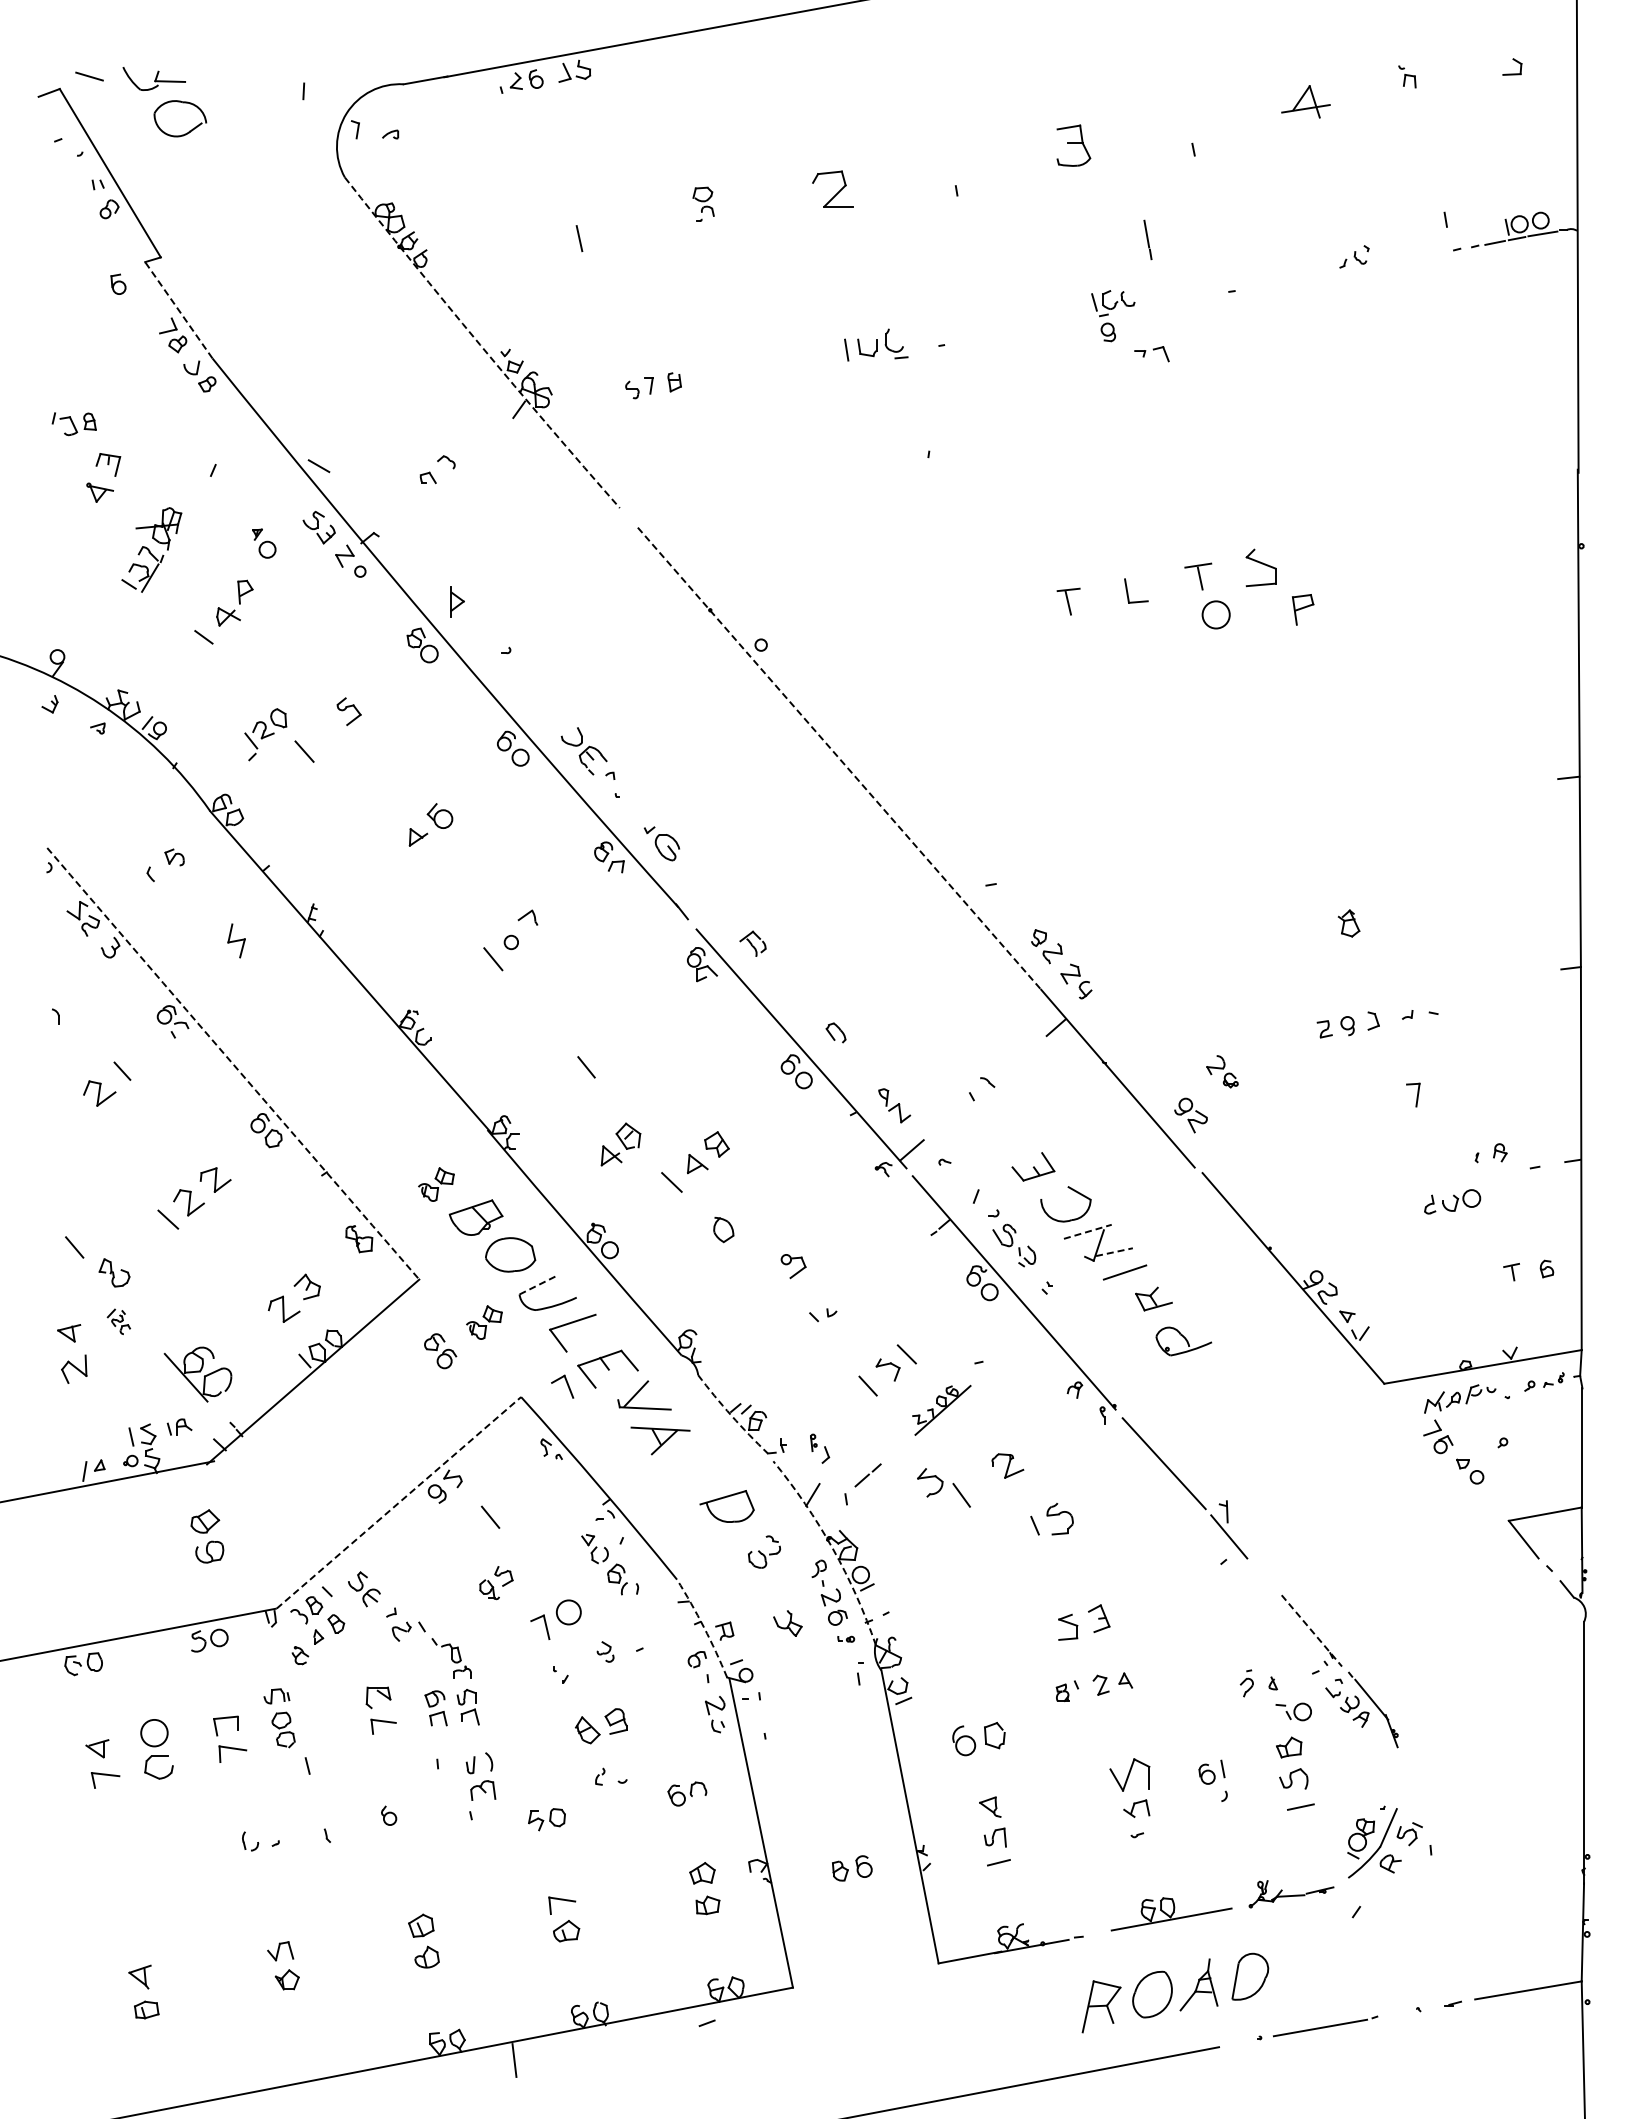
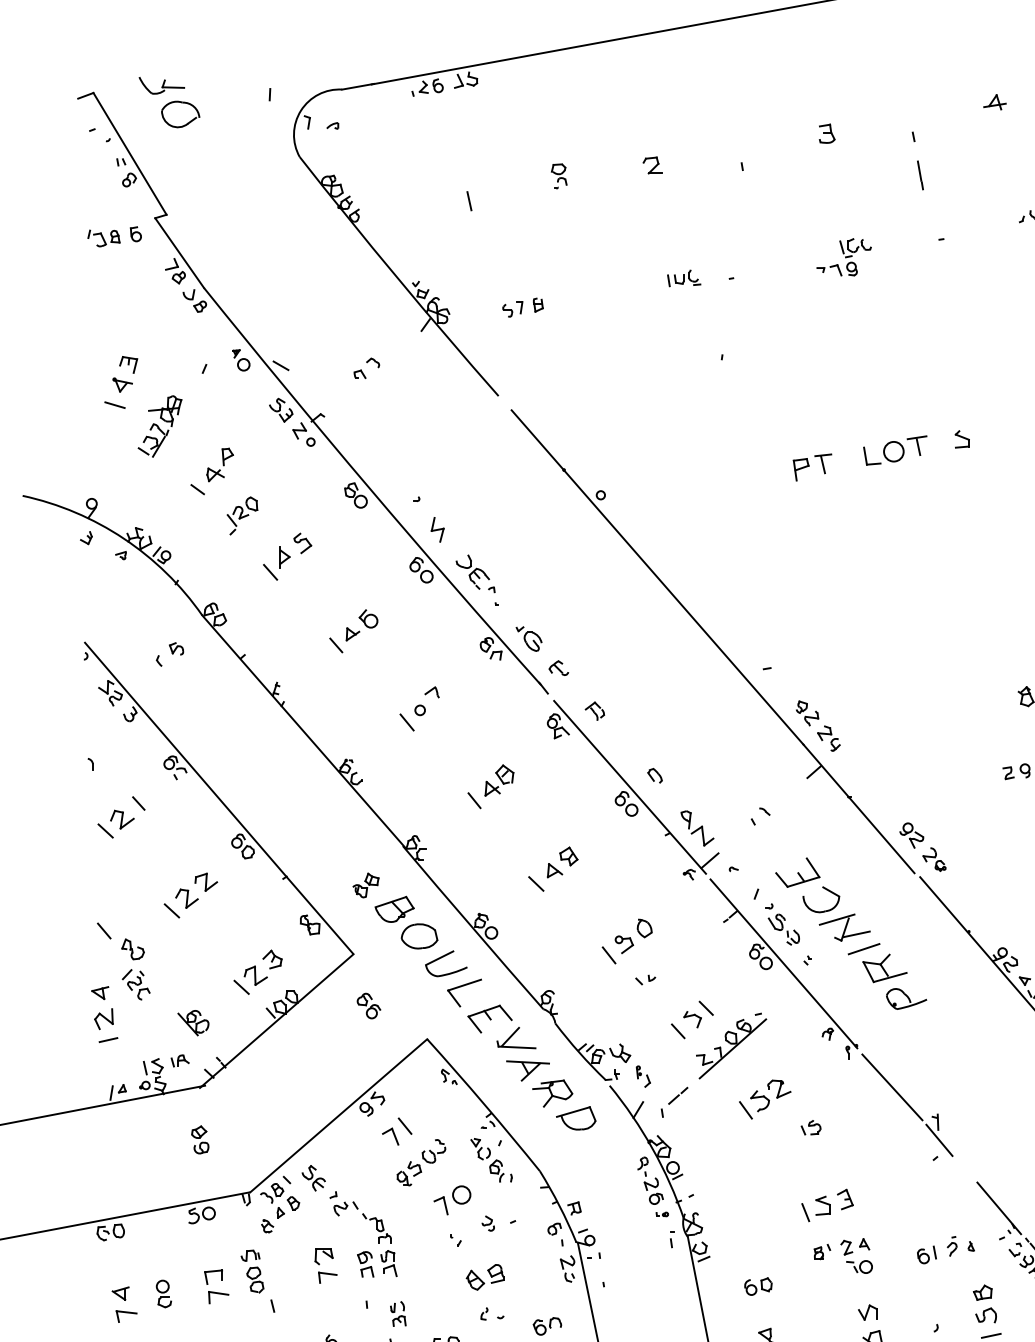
line: (89, 76) -> (114, 405), moved
part: (1305, 101) -> (994, 102), size x0.62
part: (1074, 144) -> (827, 133), size x0.62
part: (832, 189) -> (652, 165), size x0.62
line: (1147, 239) -> (920, 175), moved
line: (178, 310) -> (179, 253), dashed -> solid
arc: (480, 344) -> (397, 277), dashed -> solid
part: (876, 344) -> (684, 277), size x0.71
part: (1151, 354) -> (828, 270), moved
part: (73, 424) -> (103, 238), moved
part: (264, 543) -> (241, 360), moved
part: (1260, 567) -> (962, 439), size x0.62
part: (457, 601) -> (284, 557), moved
part: (1303, 609) -> (801, 469), moved
circle: (1215, 614) -> (893, 451), moved
part: (265, 734) -> (242, 515), moved
line: (839, 758) -> (657, 577), dashed -> solid
line: (395, 852) -> (336, 645), added
part: (702, 883) -> (558, 667), added
part: (236, 940) -> (437, 529), moved
arc: (233, 1064) -> (219, 798), dashed -> solid
part: (1222, 1071) -> (934, 859), moved
part: (894, 1105) -> (697, 828), size x1.43
line: (76, 1109) -> (105, 831), added
part: (620, 1144) -> (499, 780), moved
part: (1033, 1166) -> (797, 872), size x1.43
part: (723, 1229) -> (644, 928), moved
line: (1087, 1231) -> (836, 919), dashed -> solid
line: (1114, 1252) -> (856, 934), dashed -> solid
line: (772, 1281) -> (609, 955), added
line: (538, 1284) -> (439, 957), dashed -> solid
part: (1153, 1298) -> (884, 967), size x1.67
part: (118, 1321) -> (135, 984), size x1.67
part: (484, 1322) -> (400, 985), removed
line: (264, 1325) -> (241, 987), added
part: (197, 1374) -> (193, 1022), size x0.62
part: (562, 1386) -> (390, 1136), moved
line: (80, 1397) -> (108, 1039), added
part: (941, 1410) -> (731, 1048), size x1.67
arc: (731, 1415) -> (579, 1052), dashed -> solid
part: (694, 1472) -> (552, 1093), added
part: (930, 1482) -> (760, 1101), moved
line: (398, 1502) -> (338, 1115), dashed -> solid
part: (1051, 1518) -> (810, 1127), size x0.62
part: (207, 1535) -> (200, 1139), size x0.71
arc: (832, 1548) -> (652, 1148), dashed -> solid
part: (764, 1551) -> (433, 1150), moved
part: (787, 1623) -> (619, 1053), moved
arc: (704, 1627) -> (559, 1205), dashed -> solid
line: (1311, 1630) -> (998, 1208), dashed -> solid
line: (1044, 1636) -> (805, 1212), added
part: (1293, 1711) -> (859, 1266), moved
part: (978, 1738) -> (758, 1286), size x0.71
part: (157, 1748) -> (164, 1293), size x0.62
part: (1211, 1771) -> (926, 1254), moved
part: (1130, 1774) -> (868, 1312), size x0.62
part: (481, 1776) -> (398, 1313), size x0.71

